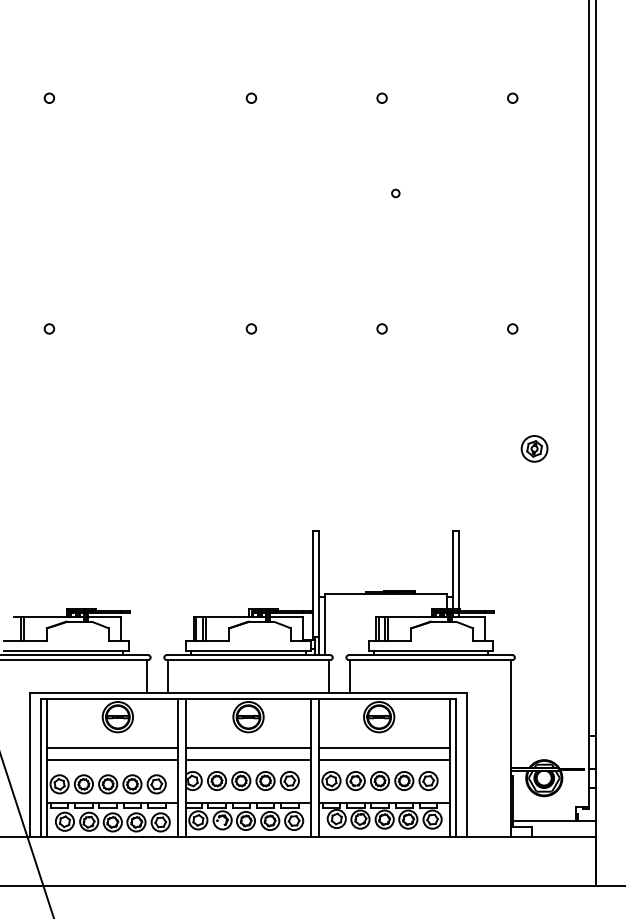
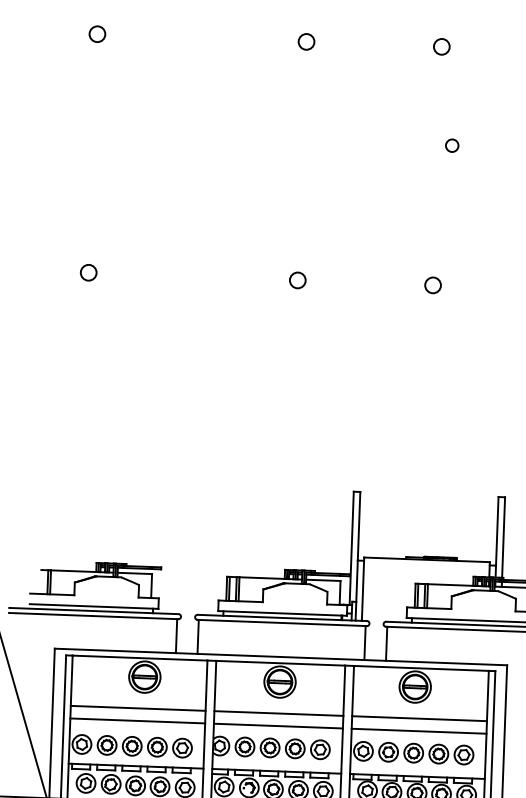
circle: (49, 97) -> (97, 33), size x1.6
circle: (251, 97) -> (306, 40), size x1.6
circle: (381, 97) -> (441, 45), size x1.6
circle: (395, 193) -> (452, 145), size x1.6
circle: (49, 328) -> (88, 272), size x1.6
circle: (251, 328) -> (297, 279), size x1.6
circle: (381, 328) -> (432, 284), size x1.6

